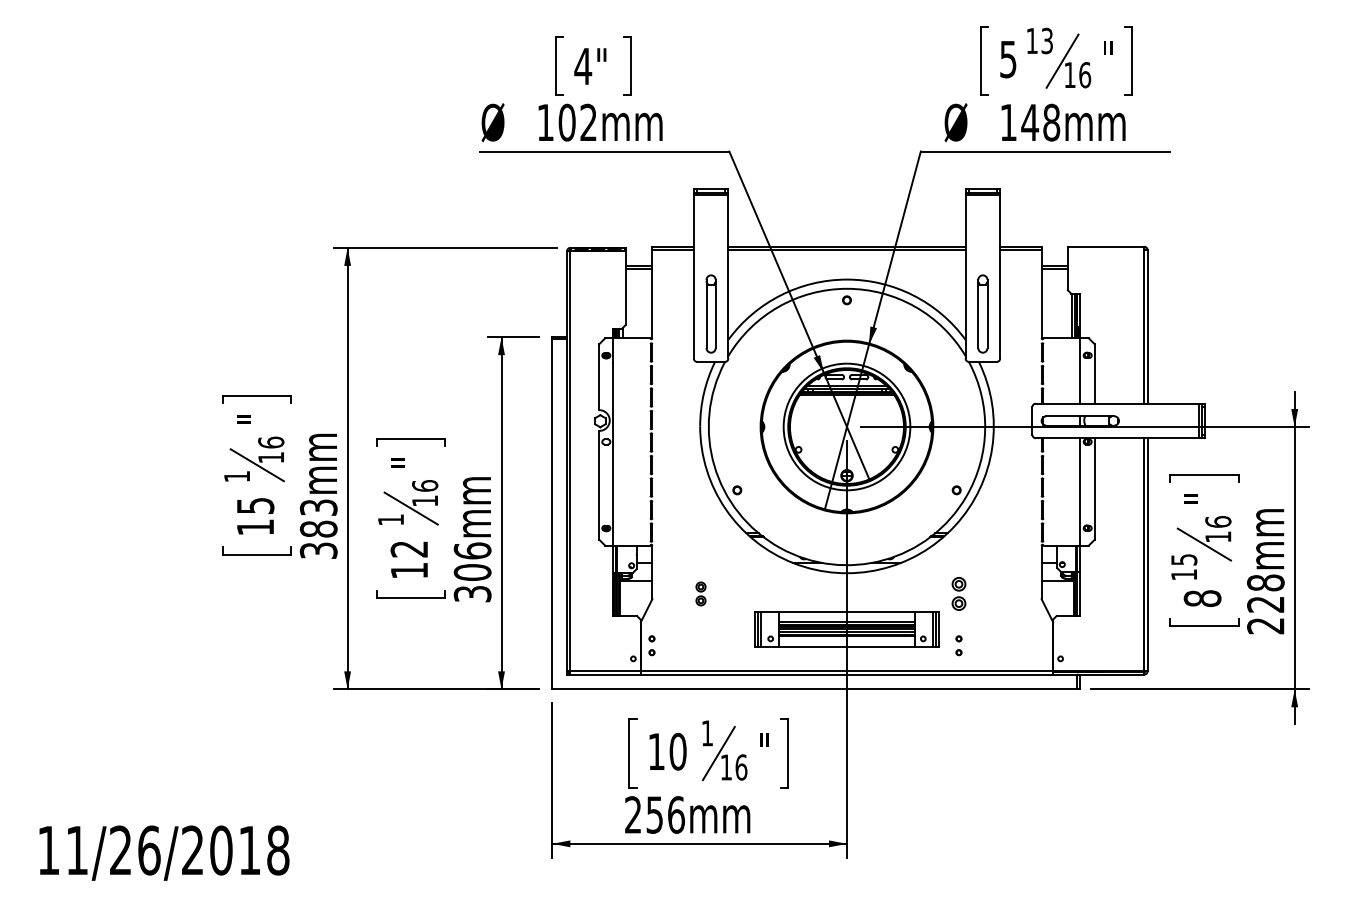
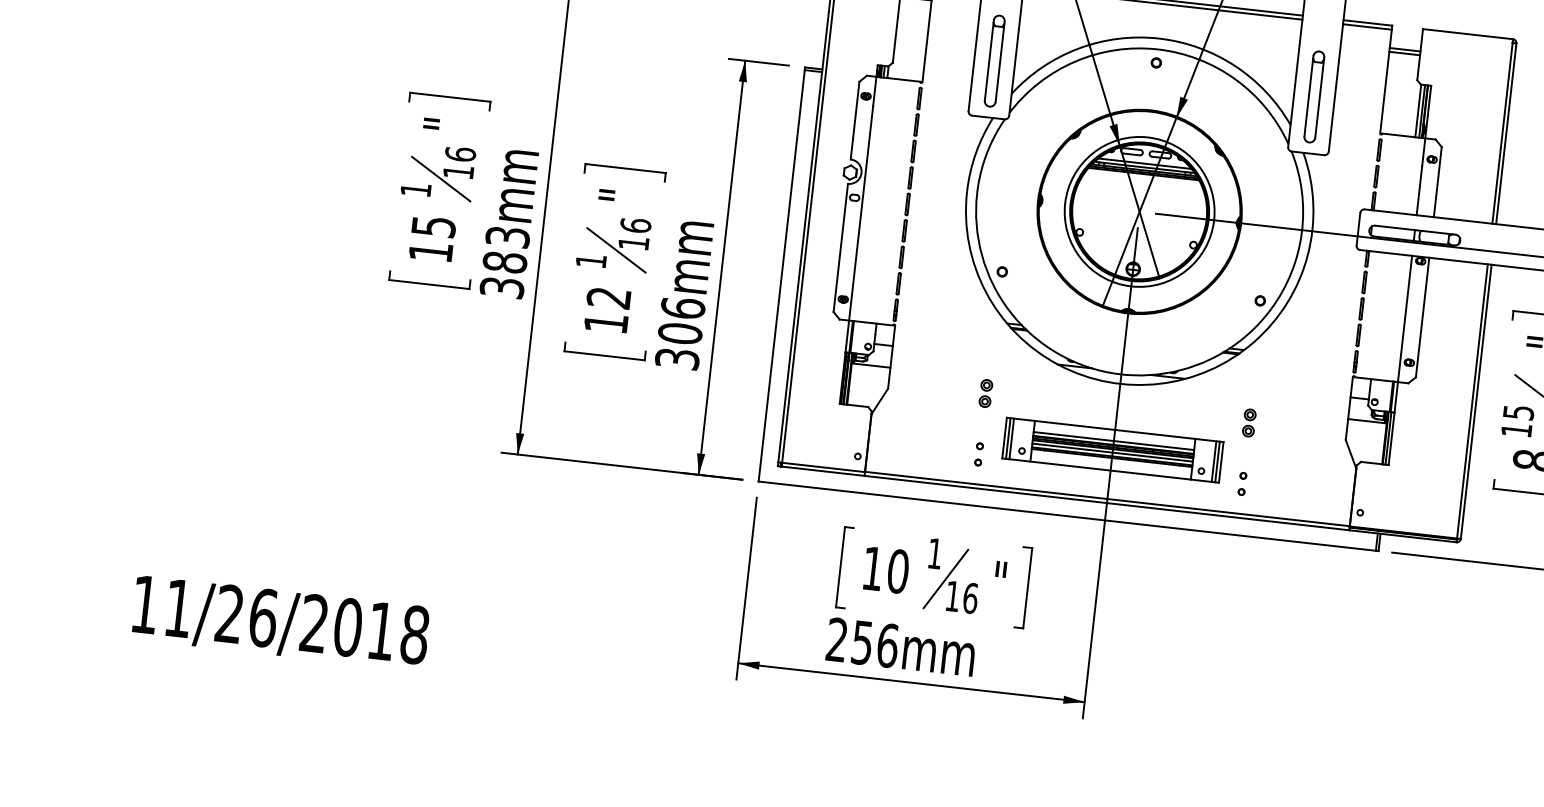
part: (700, 593) -> (985, 392), moved
part: (958, 593) -> (1248, 422), size x0.71
part: (651, 645) -> (978, 454), moved

